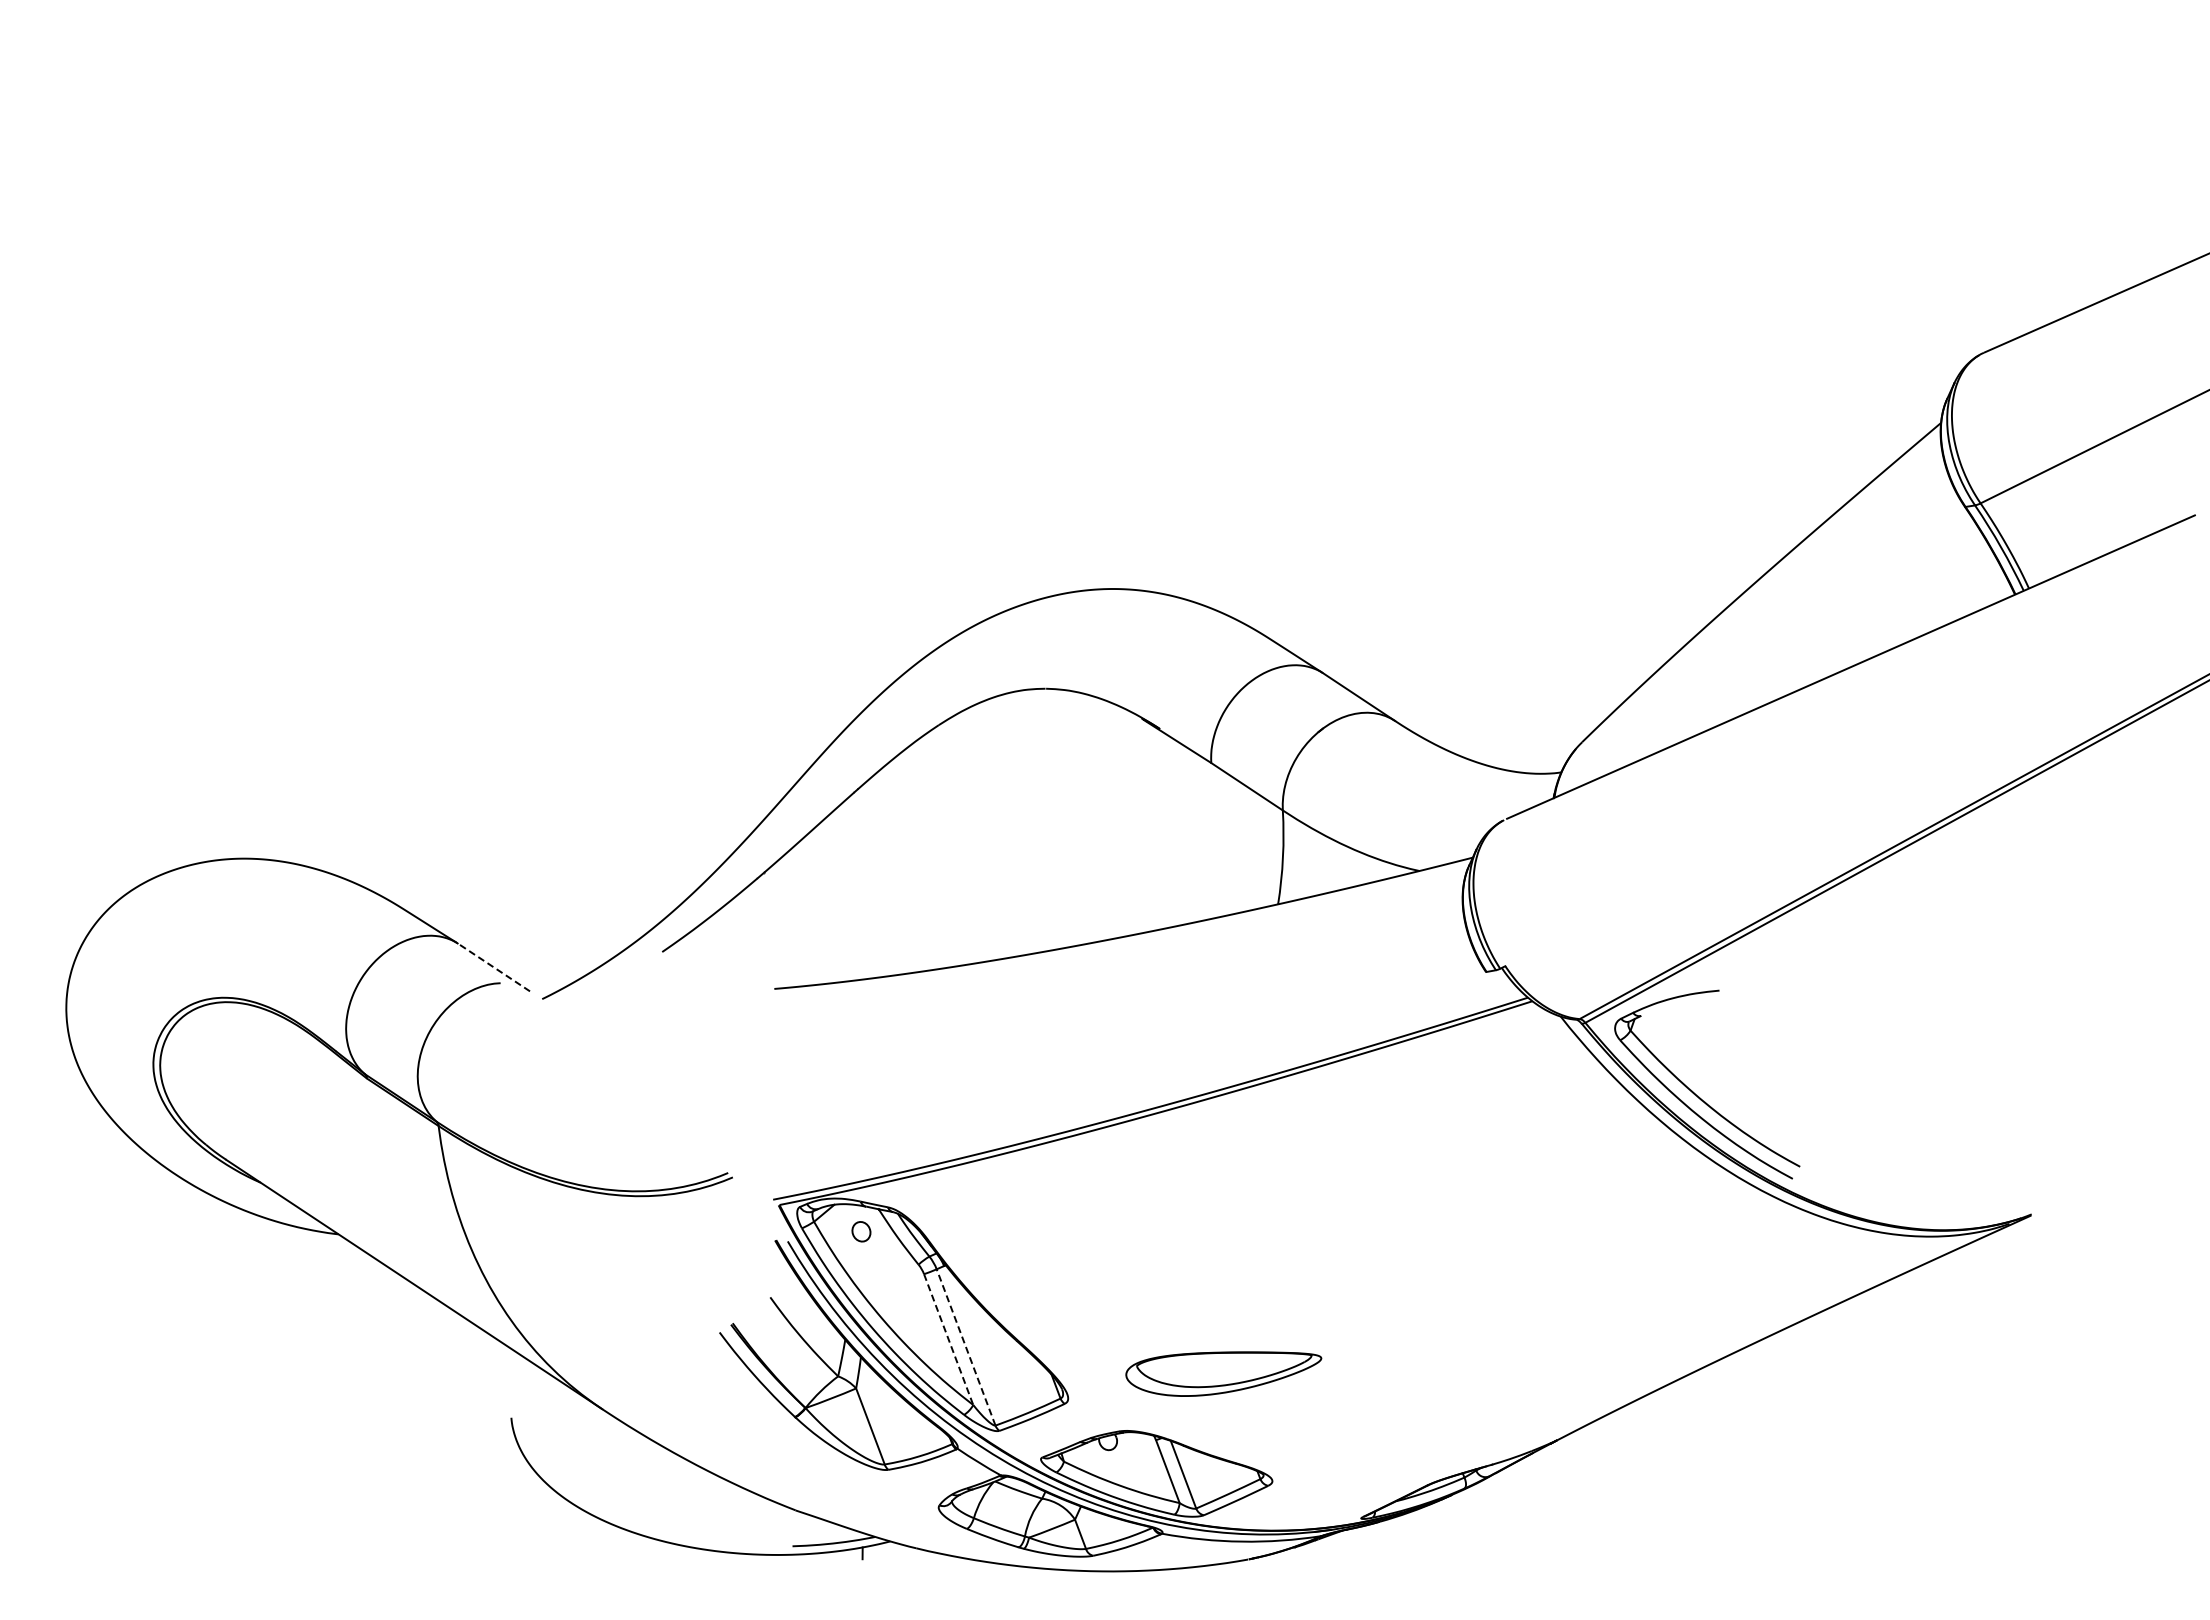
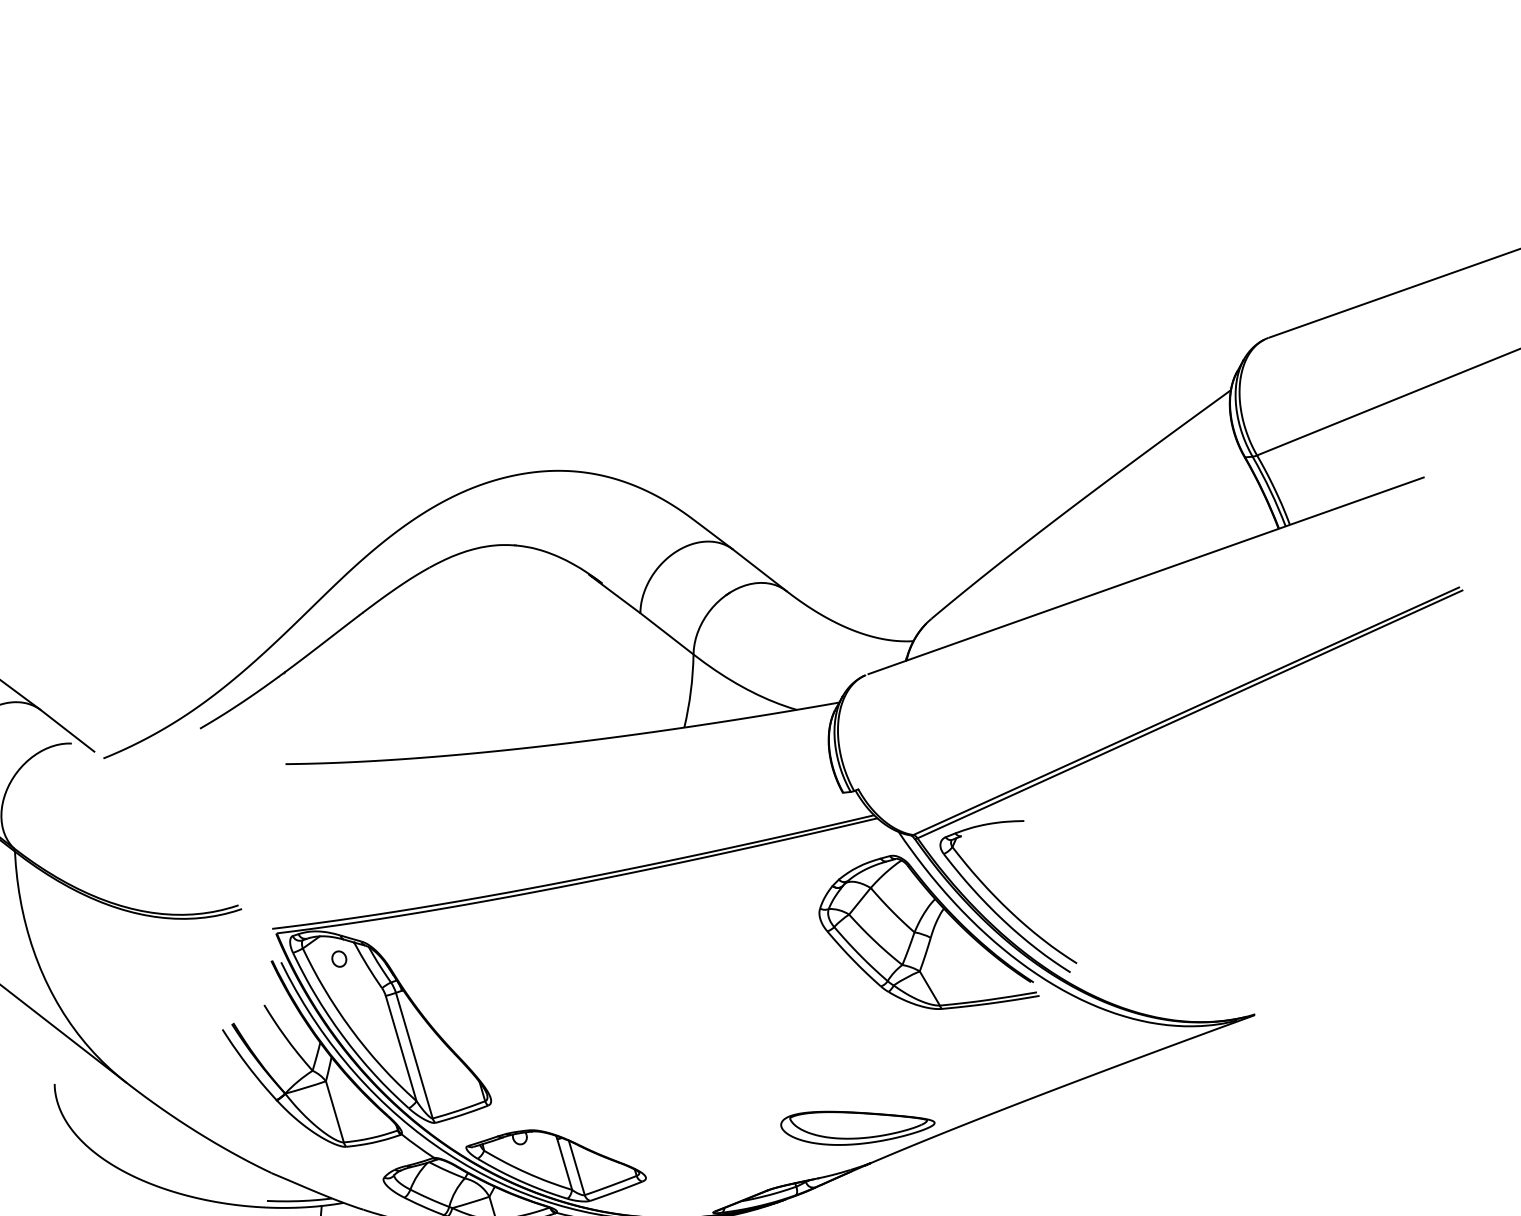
line: (494, 967) -> (67, 730), dashed -> solid
part: (1610, 1142) -> (930, 933), added
line: (948, 1339) -> (401, 1048), dashed -> solid
line: (965, 1347) -> (413, 1055), dashed -> solid
part: (1223, 1373) -> (857, 1129), moved

